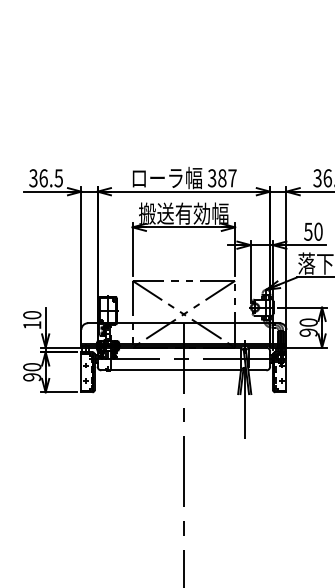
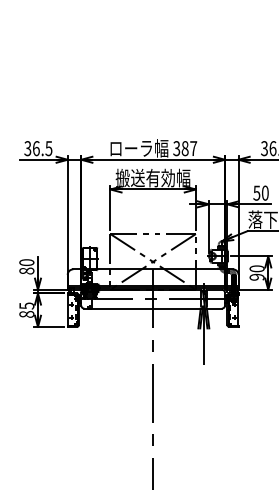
text: (31, 324) -> (26, 270), 10 -> 80
text: (31, 371) -> (26, 309), 90 -> 85

